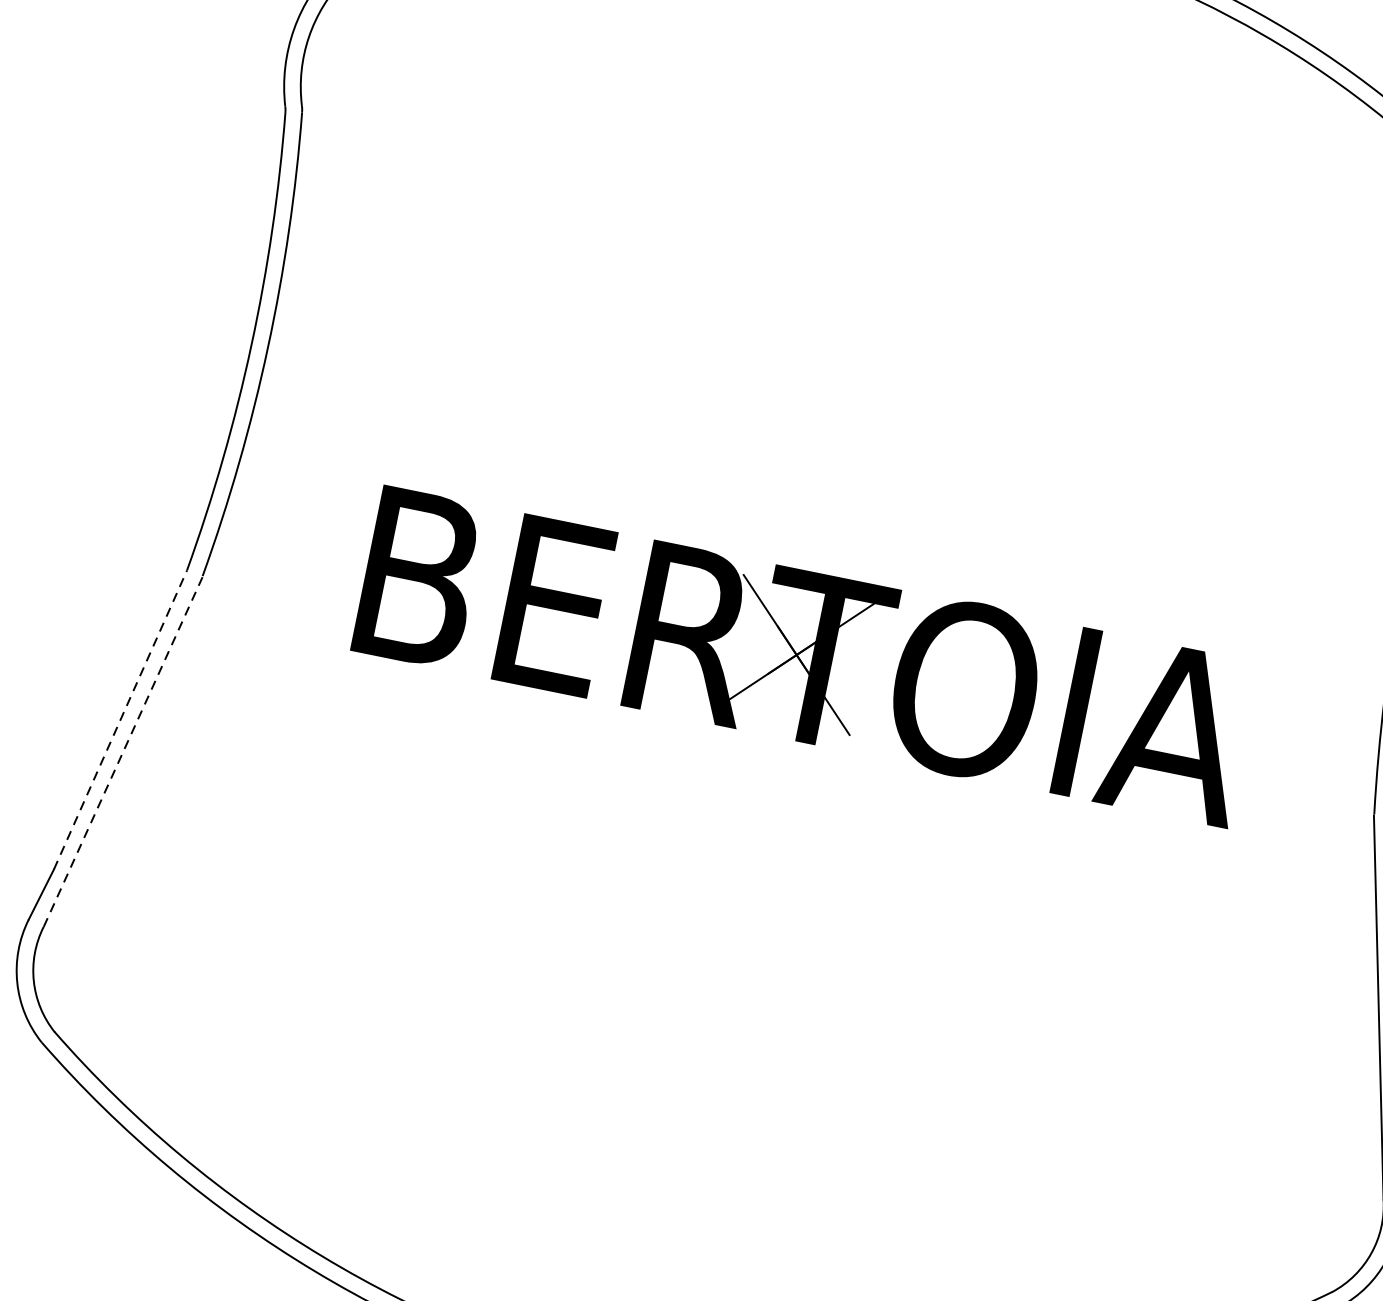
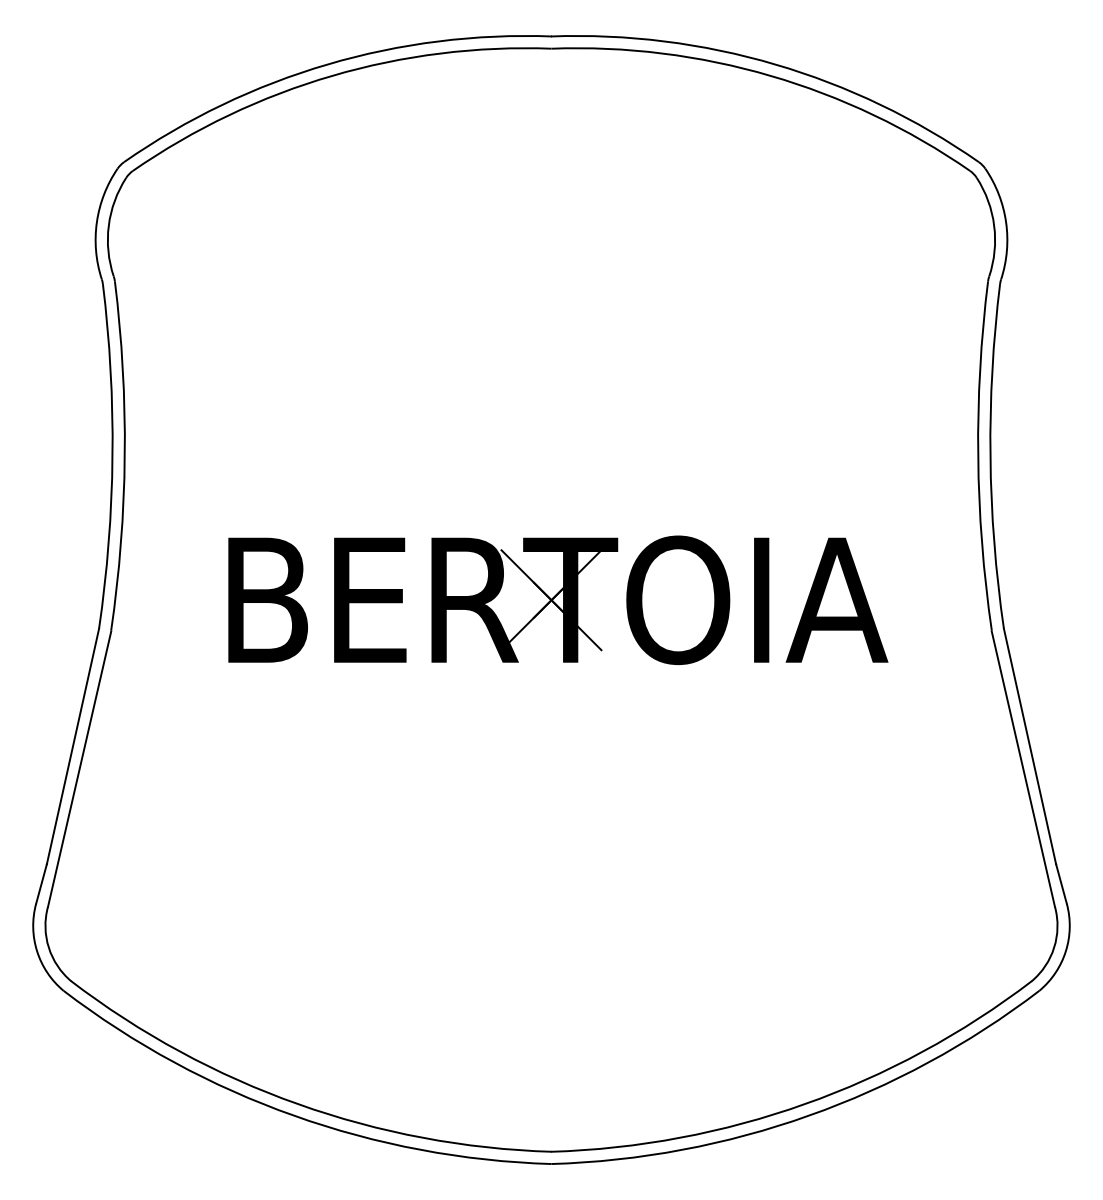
line: (119, 719) -> (72, 746), dashed -> solid
line: (123, 751) -> (79, 768), dashed -> solid

